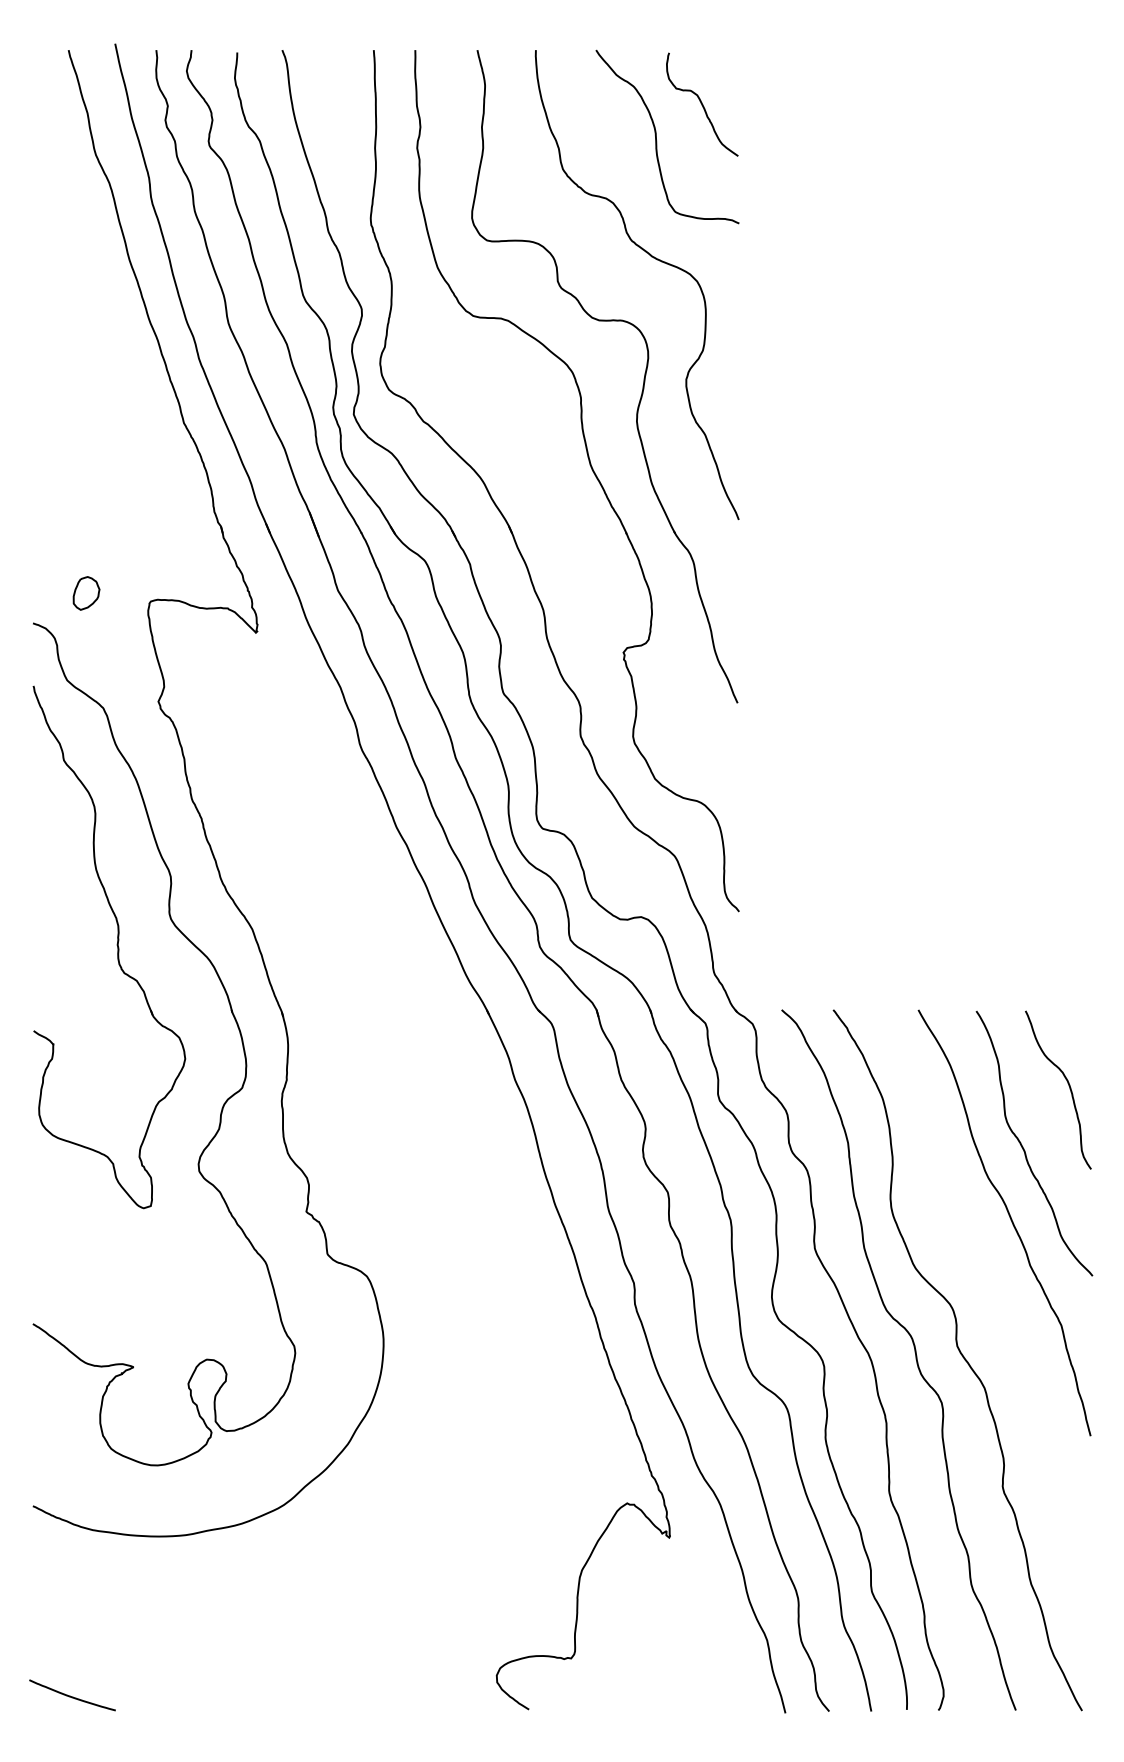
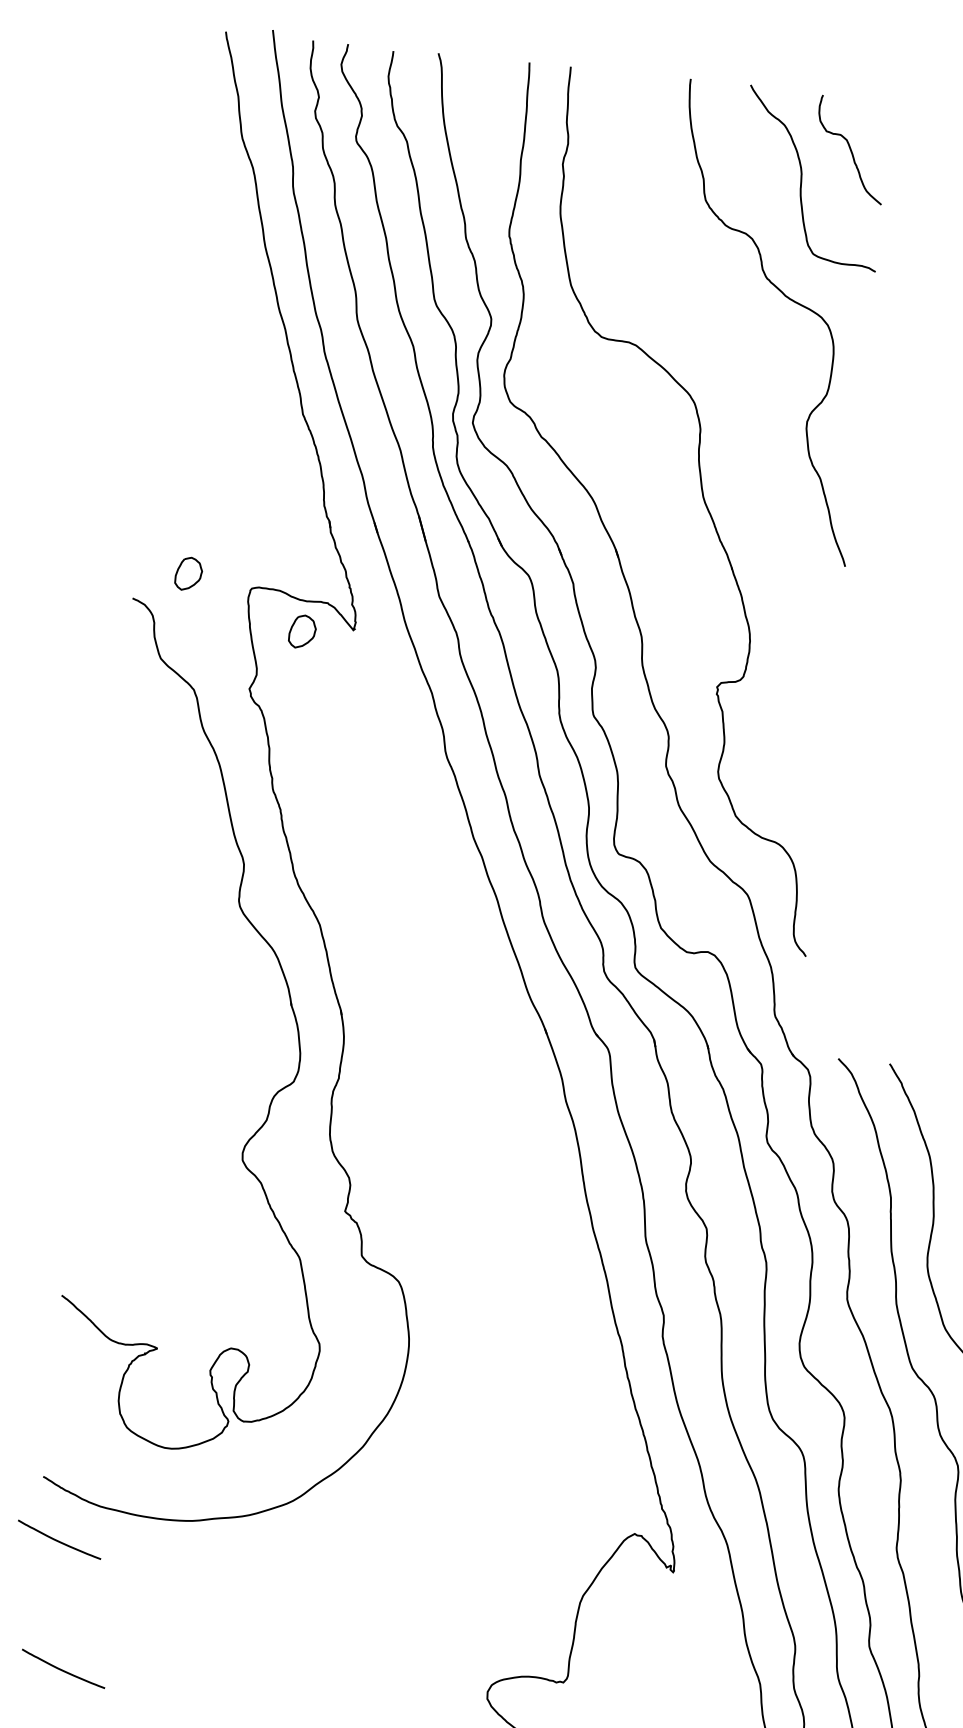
part: (643, 378) -> (764, 416), removed
part: (205, 639) -> (302, 631), added
part: (116, 945) -> (183, 927), removed
curve: (55, 1568) -> (59, 1540), added

